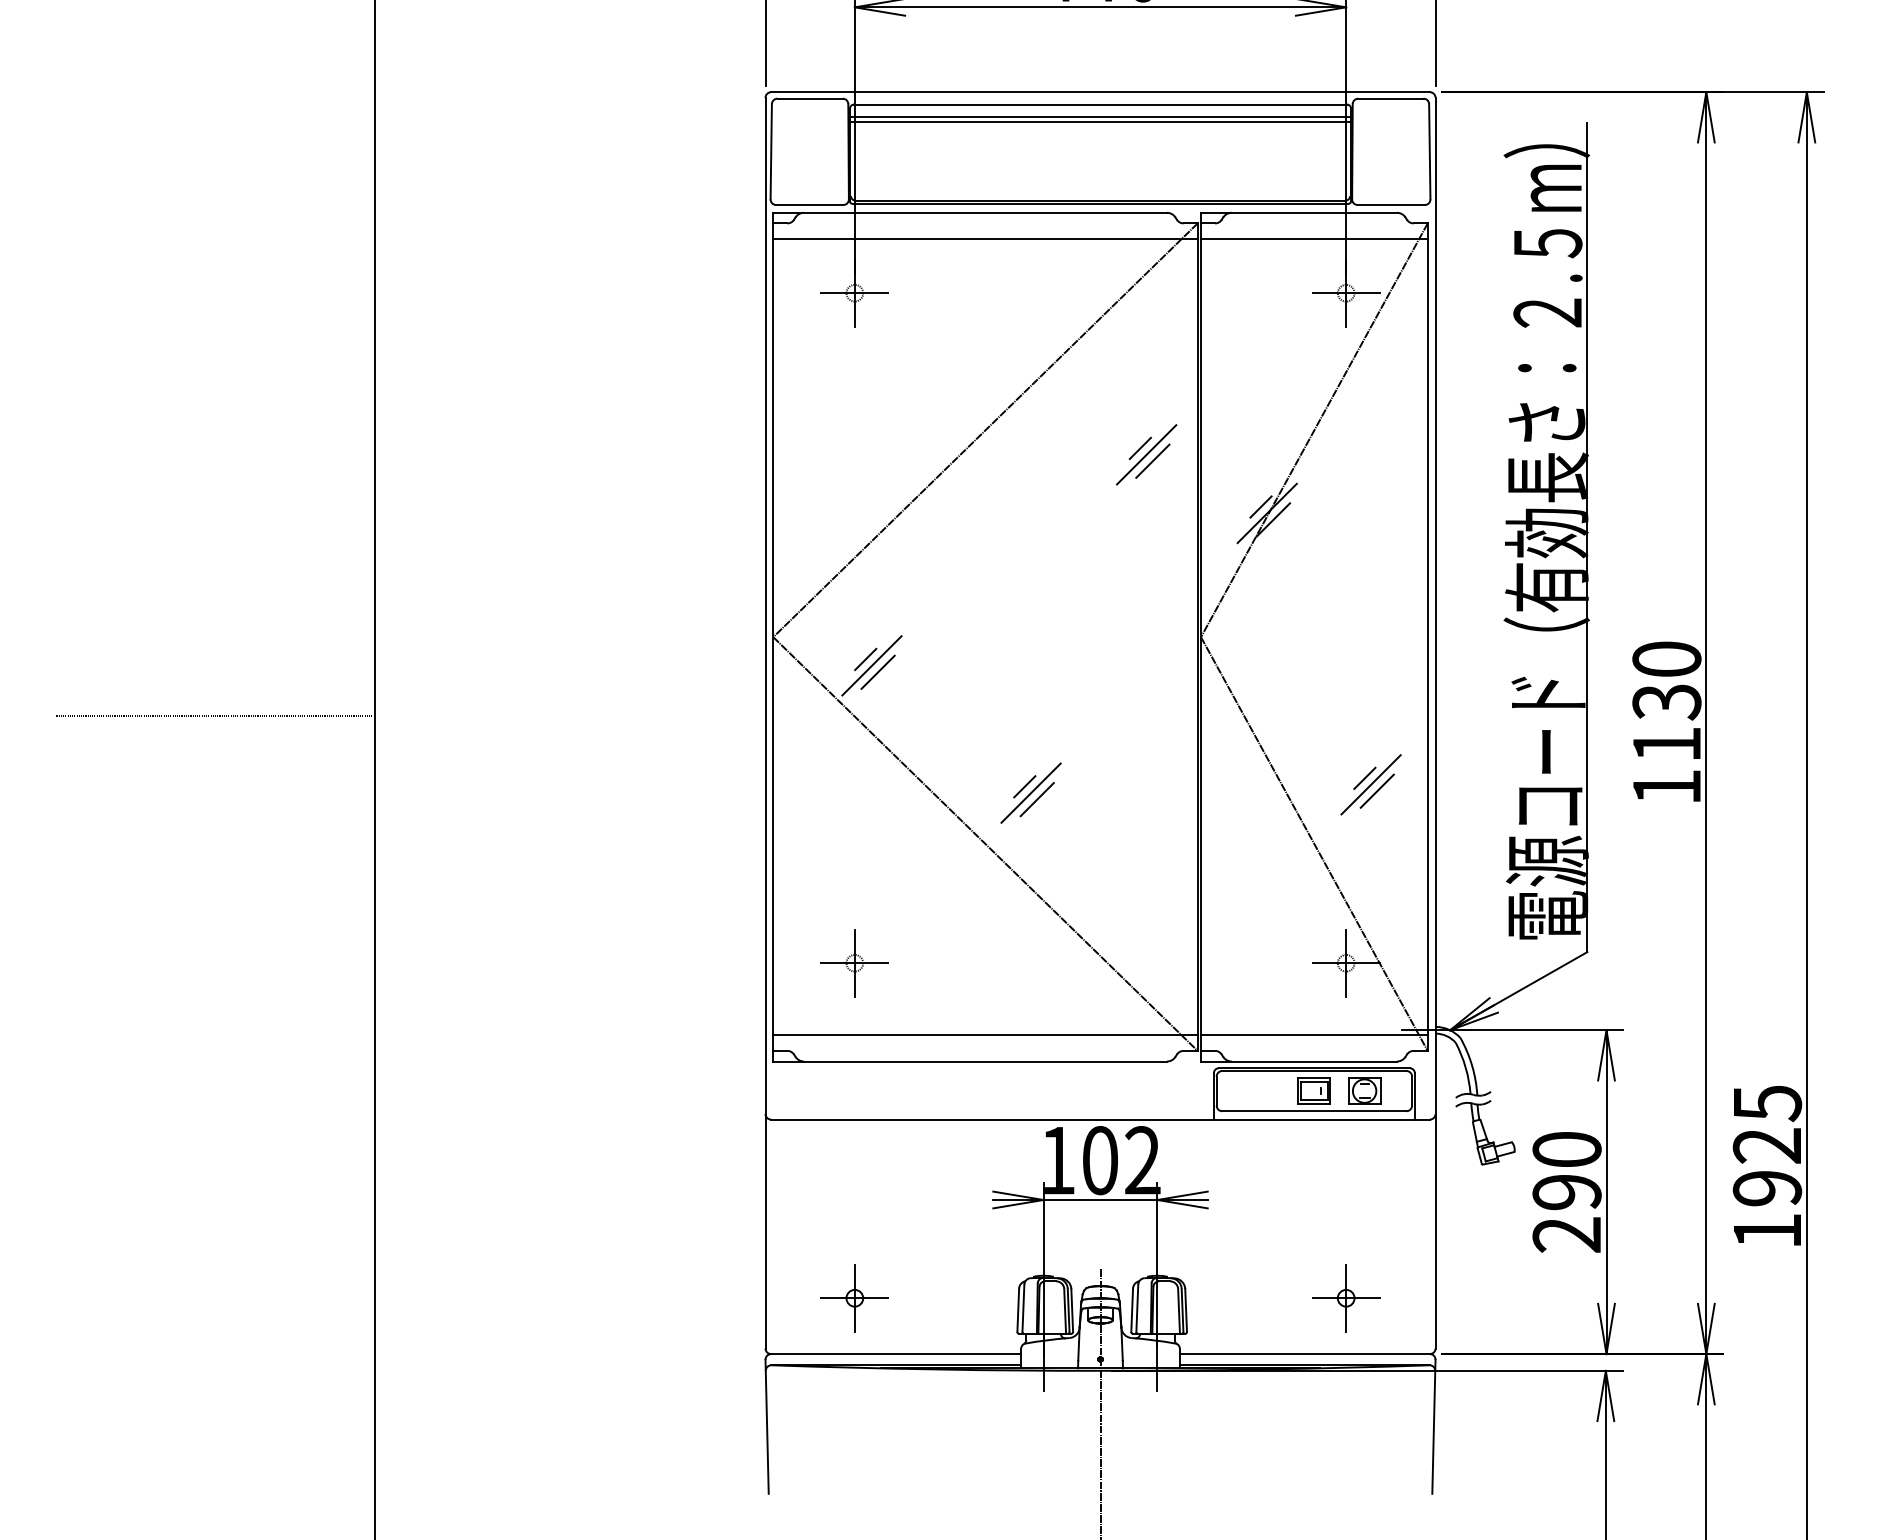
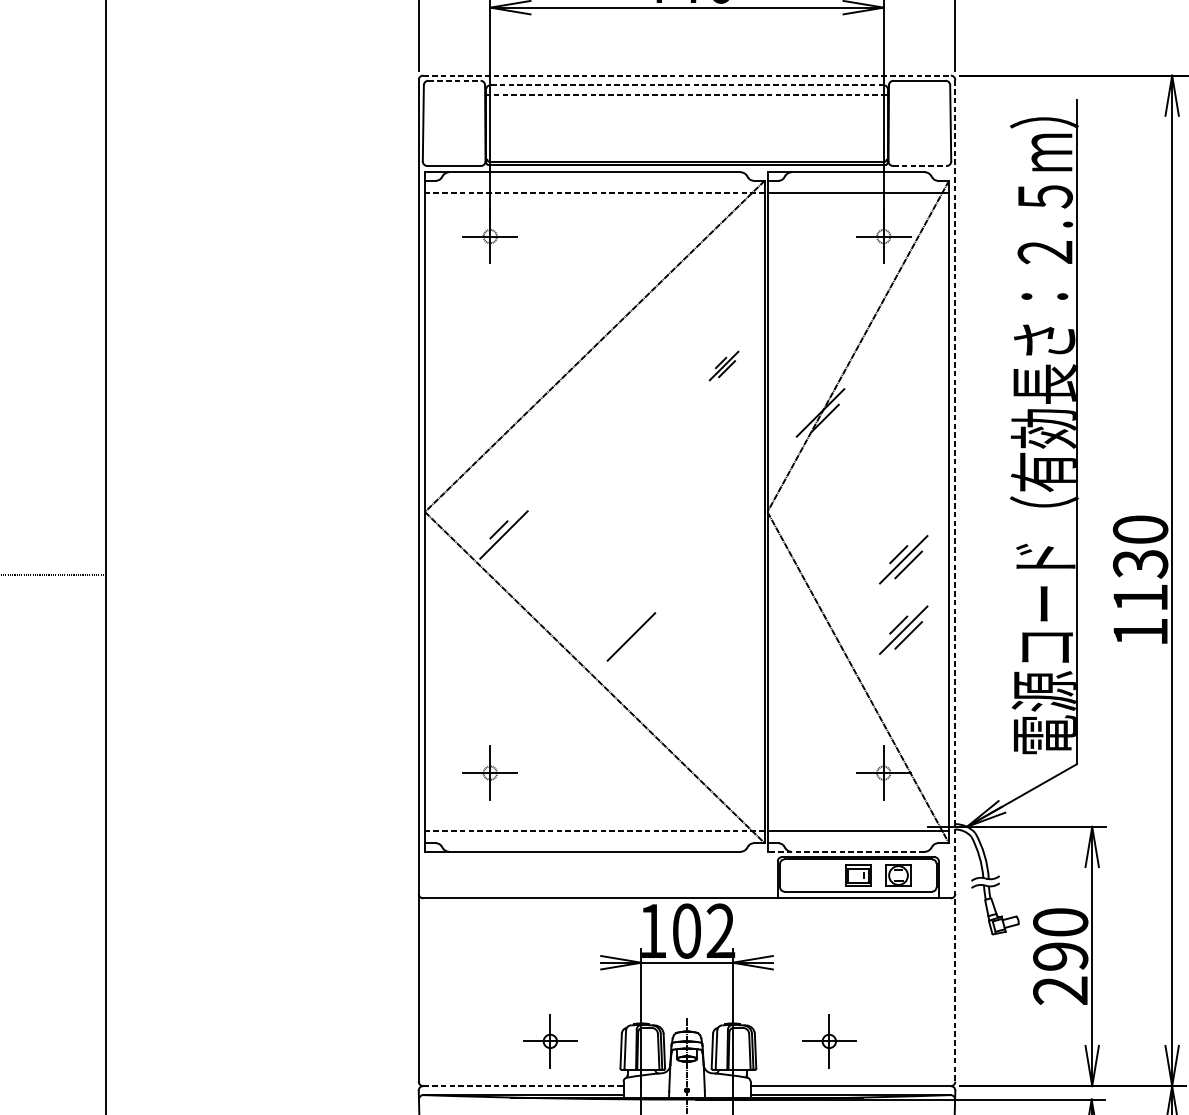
line: (1101, 92) -> (687, 75), solid -> dashed
line: (810, 98) -> (454, 80), solid -> dashed
line: (1100, 104) -> (687, 85), solid -> dashed
line: (1100, 116) -> (687, 95), solid -> dashed
line: (1100, 122) -> (687, 99), removed
line: (1391, 205) -> (920, 166), solid -> dashed
line: (985, 239) -> (594, 193), solid -> dashed
part: (1146, 454) -> (723, 365), size x0.6
line: (1260, 506) -> (815, 407), removed
line: (877, 671) -> (508, 539), removed
part: (1370, 696) -> (903, 559), added
line: (1435, 723) -> (955, 581), solid -> dashed
line: (1024, 786) -> (626, 631), removed
line: (1036, 799) -> (635, 642), removed
line: (985, 1035) -> (594, 831), solid -> dashed
line: (1298, 1061) -> (845, 851), solid -> dashed
part: (854, 1298) -> (550, 1041), moved
part: (1346, 1298) -> (829, 1041), moved
line: (896, 1354) -> (523, 1086), solid -> dashed

